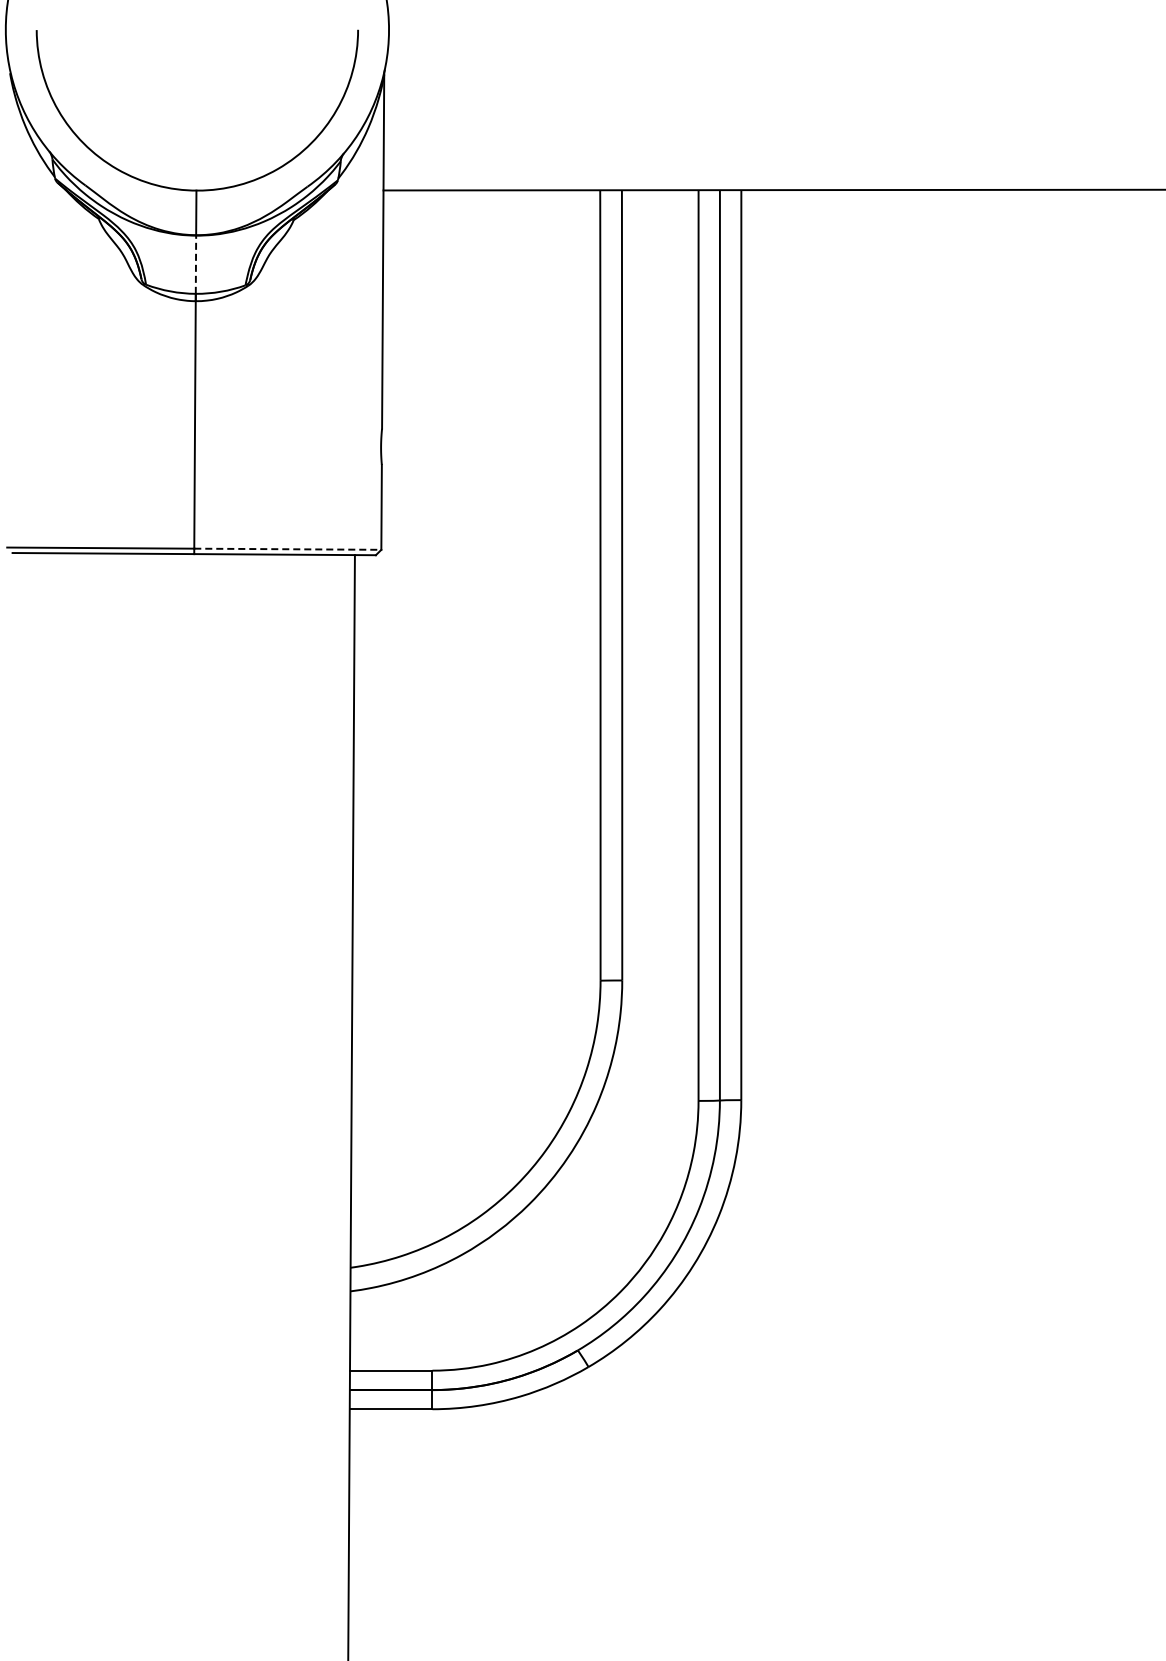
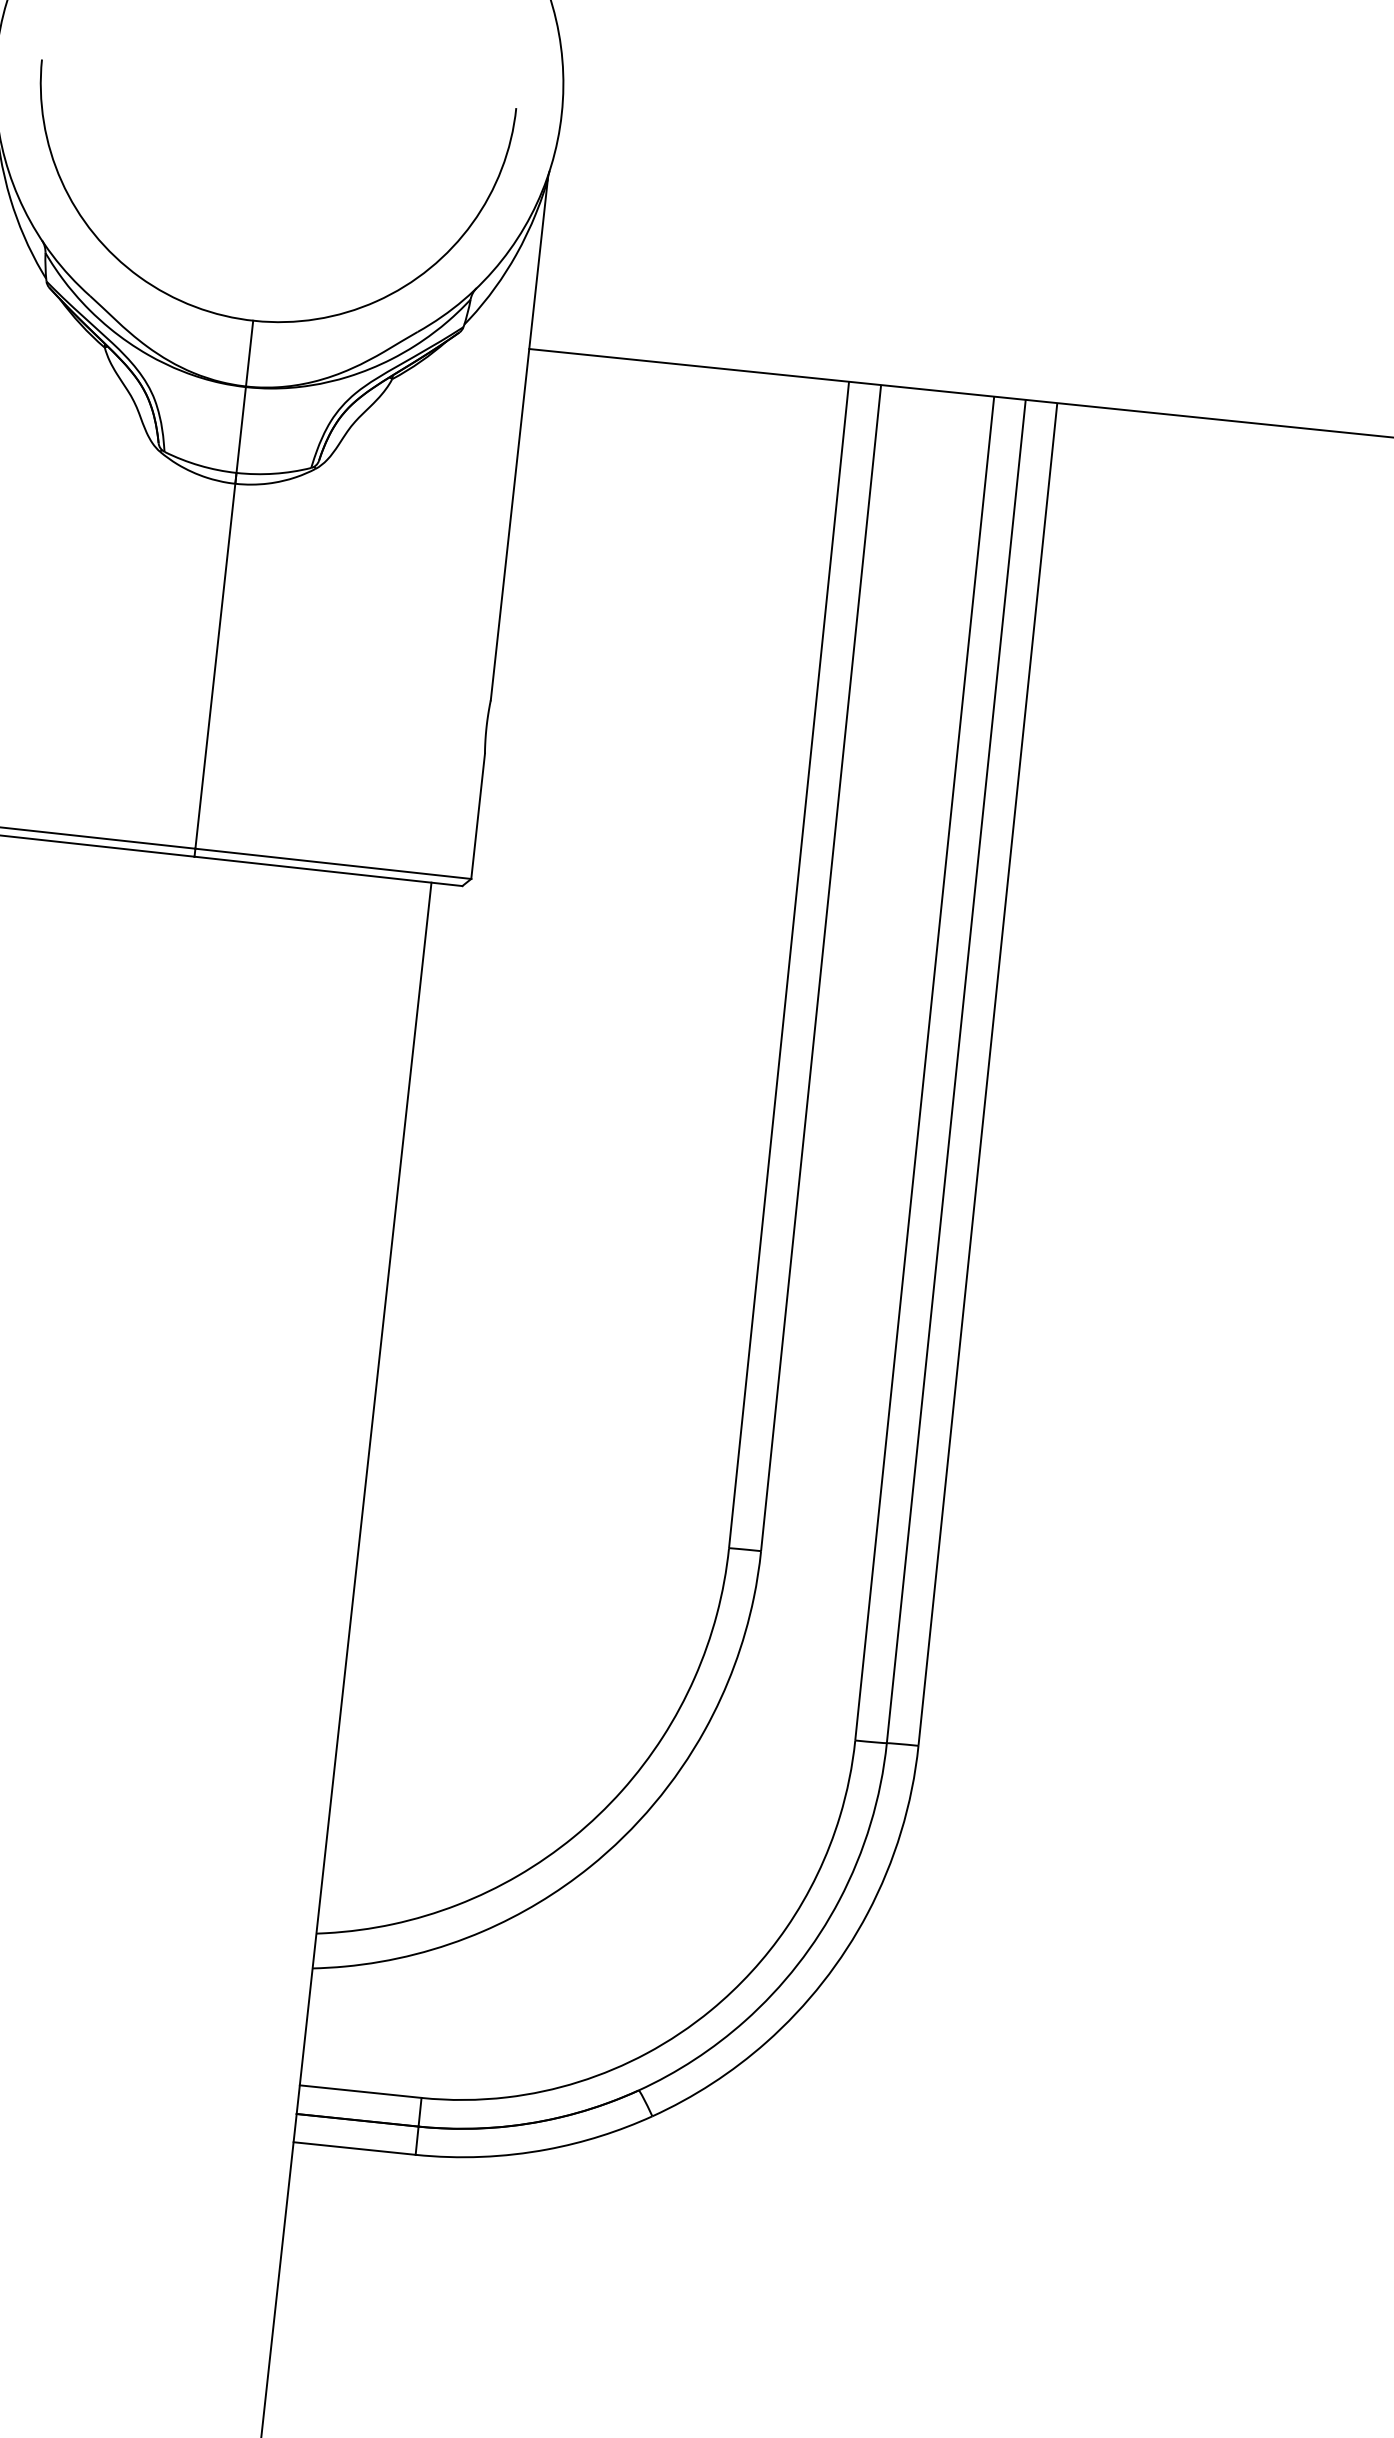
line: (195, 264) -> (240, 429), dashed -> solid
line: (287, 549) -> (332, 864), dashed -> solid

